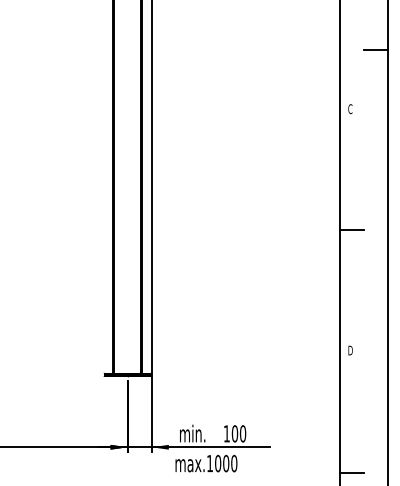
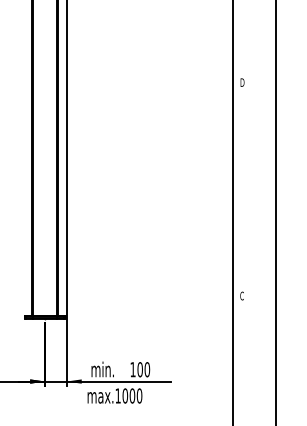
line: (376, 50) -> (265, 30), removed
text: (350, 109) -> (242, 82), C -> D
line: (351, 229) -> (243, 189), removed
text: (350, 350) -> (242, 295), D -> C
line: (351, 472) -> (243, 403), removed

